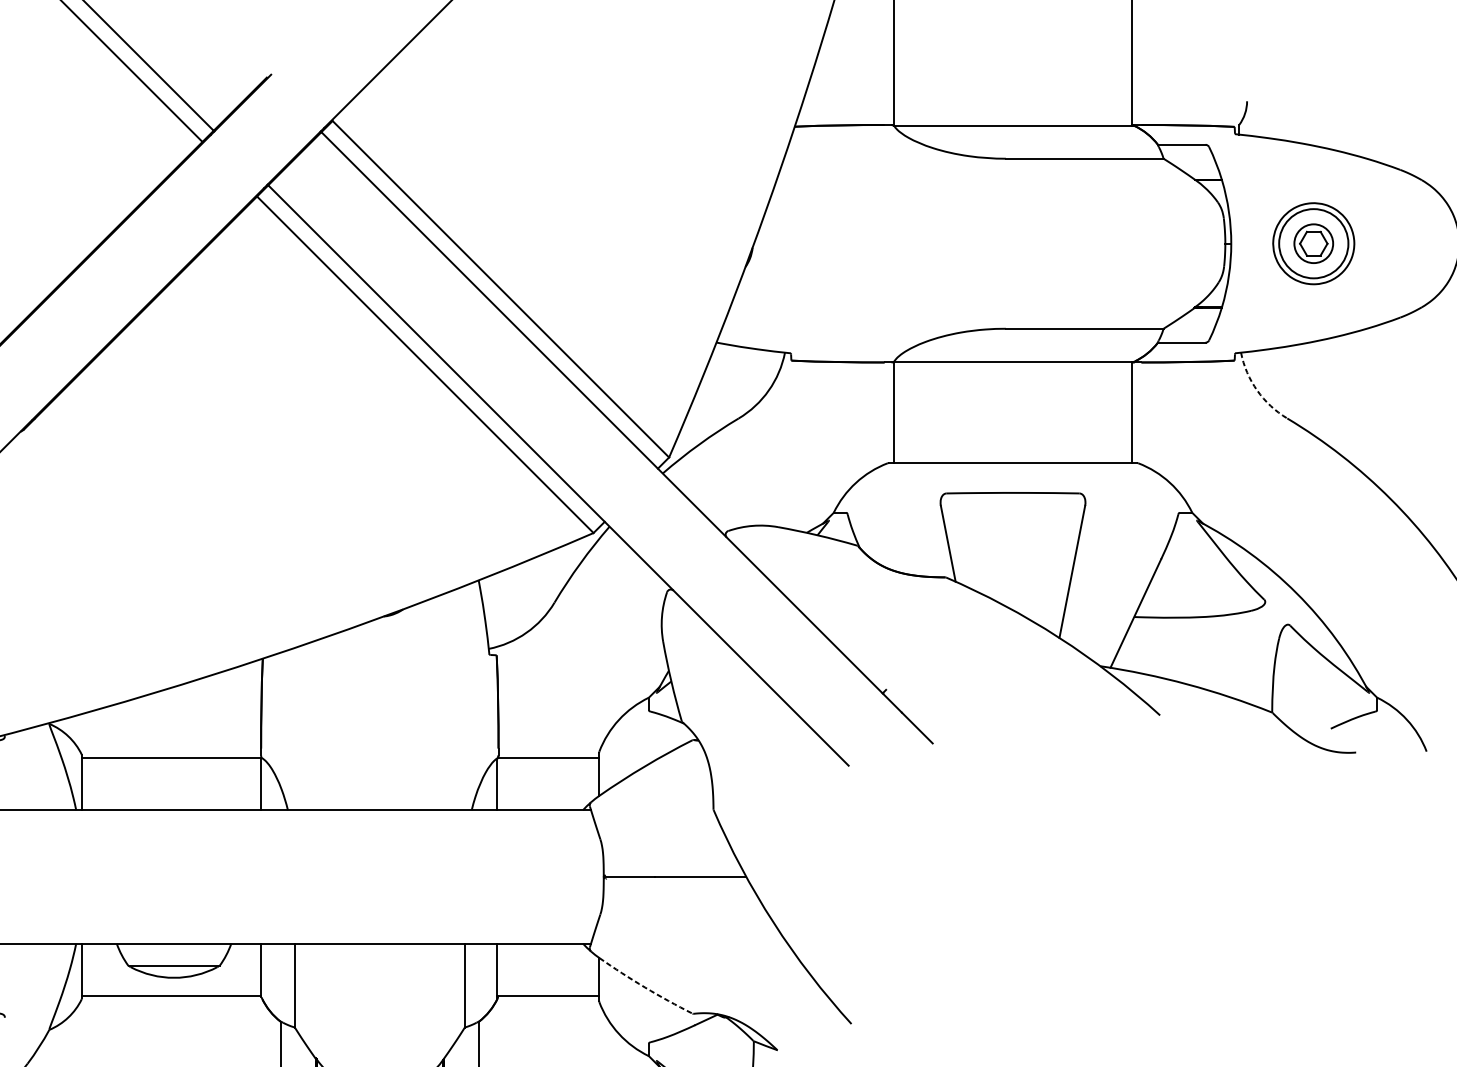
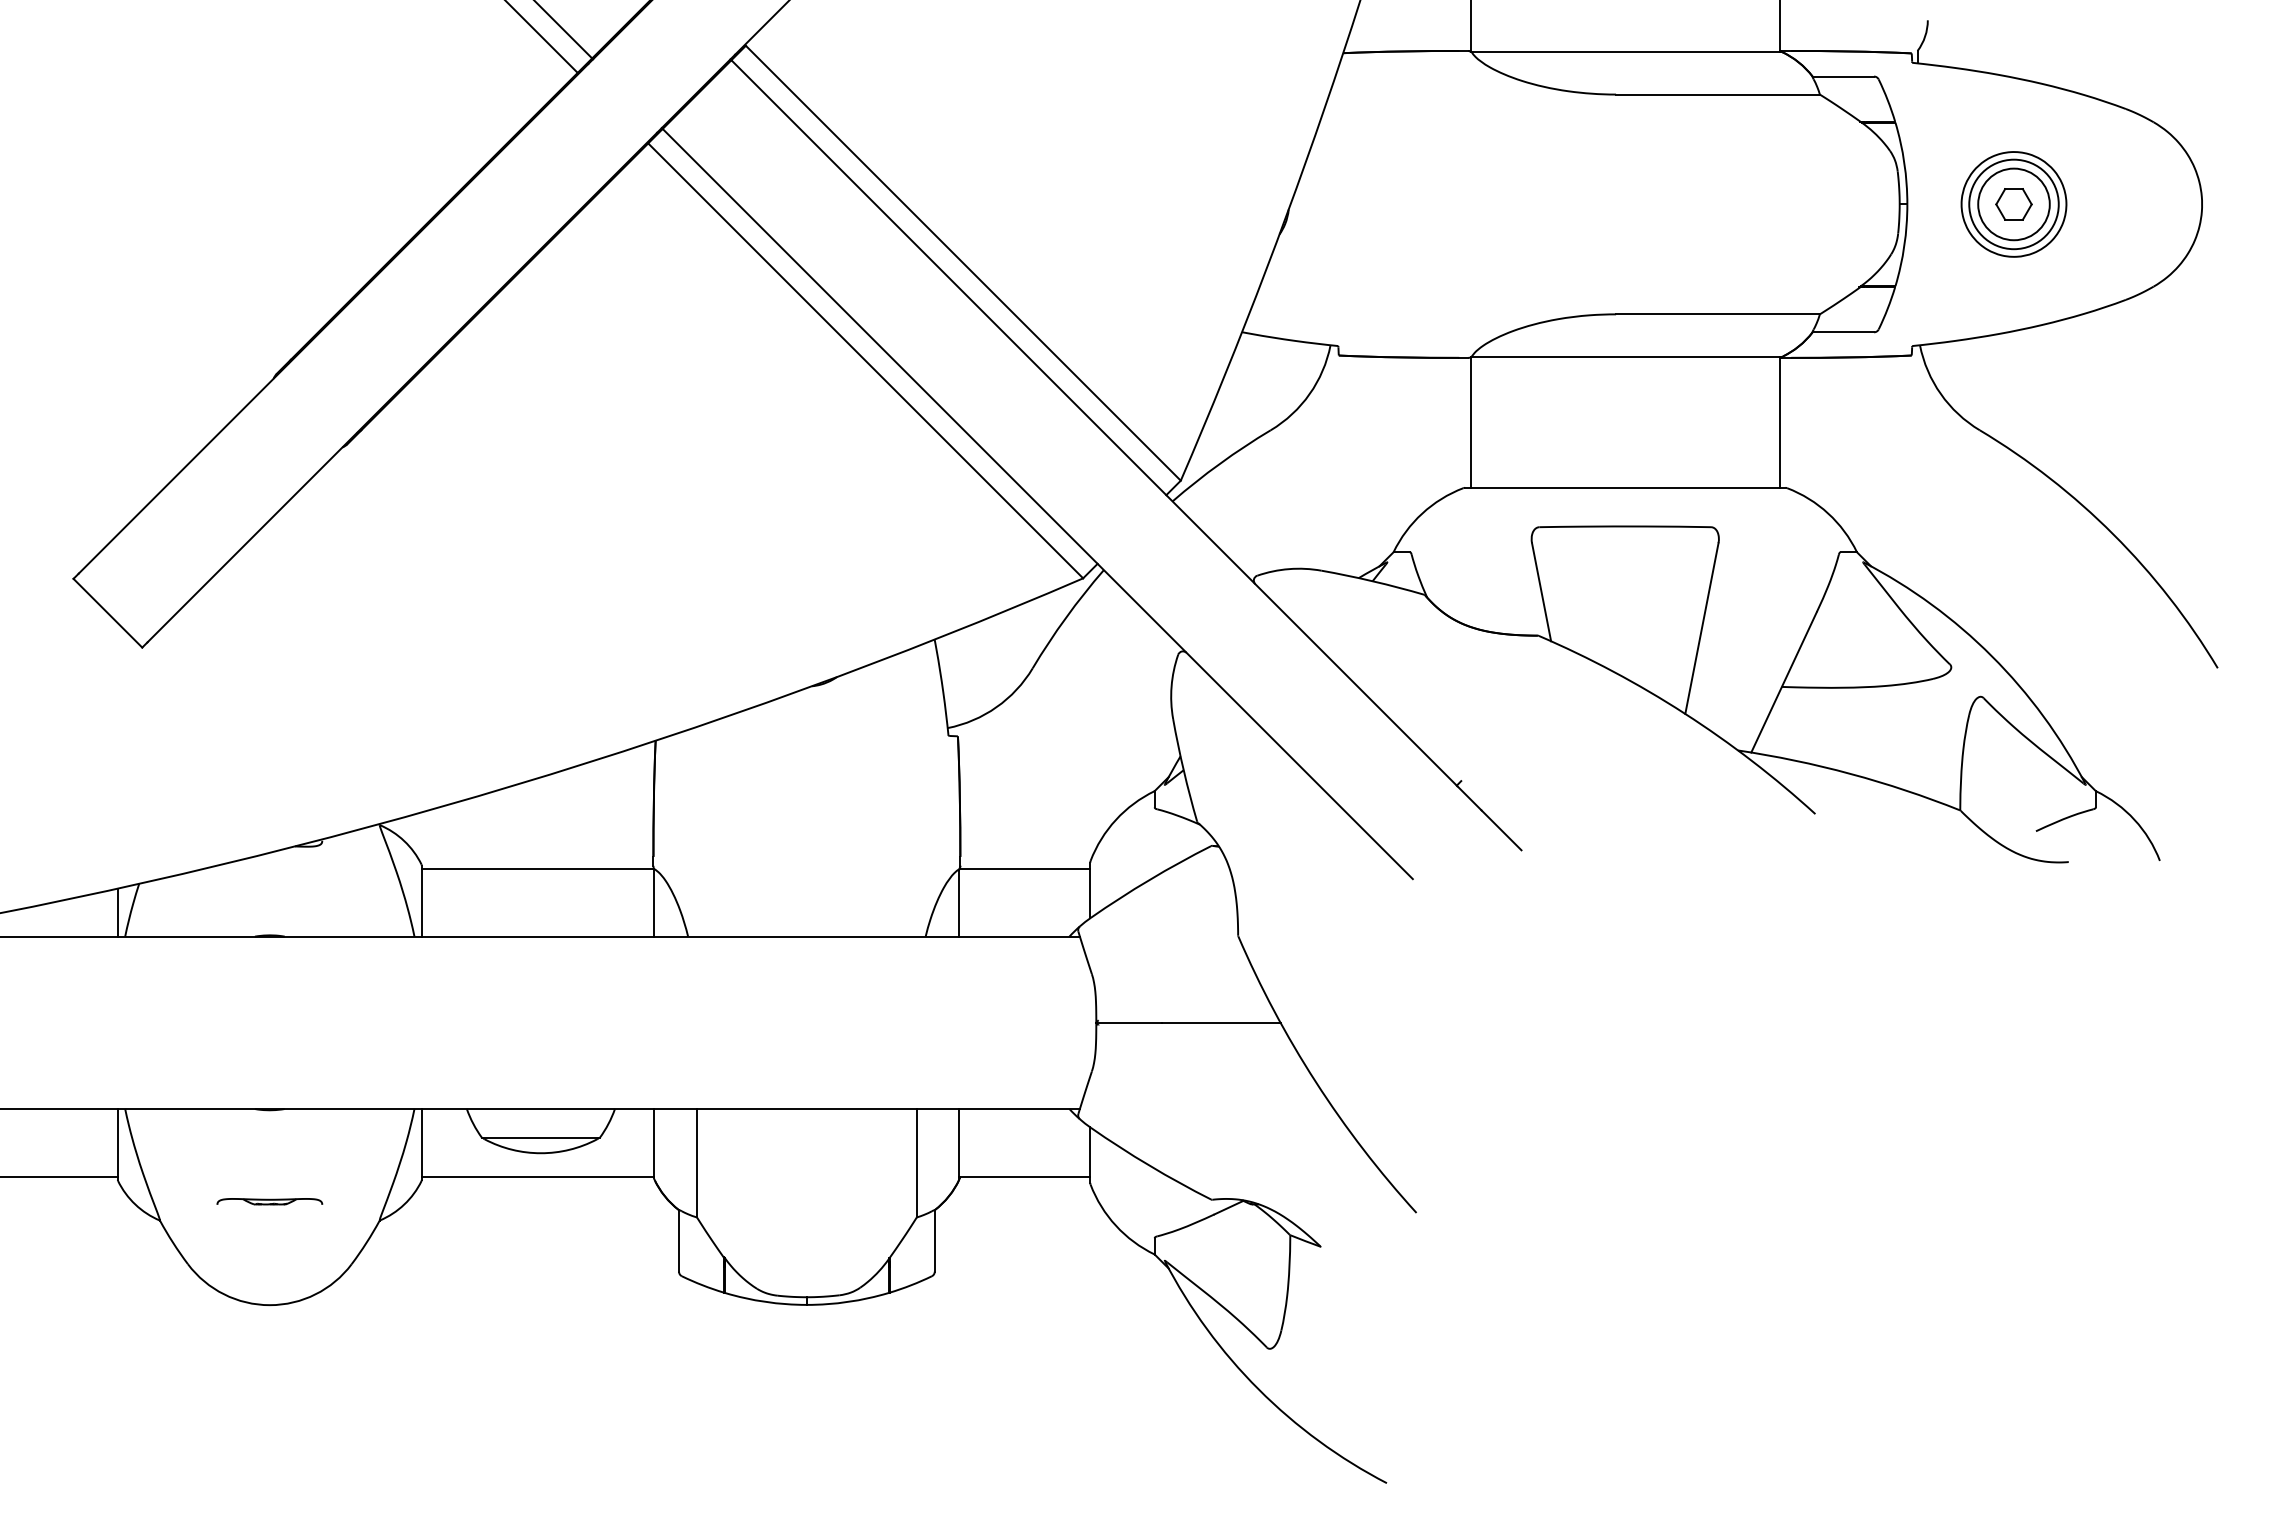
circle: (1313, 243) -> (2013, 204), size x1.43
arc: (1256, 390) -> (1940, 394), dashed -> solid
arc: (644, 987) -> (1149, 1165), dashed -> solid

